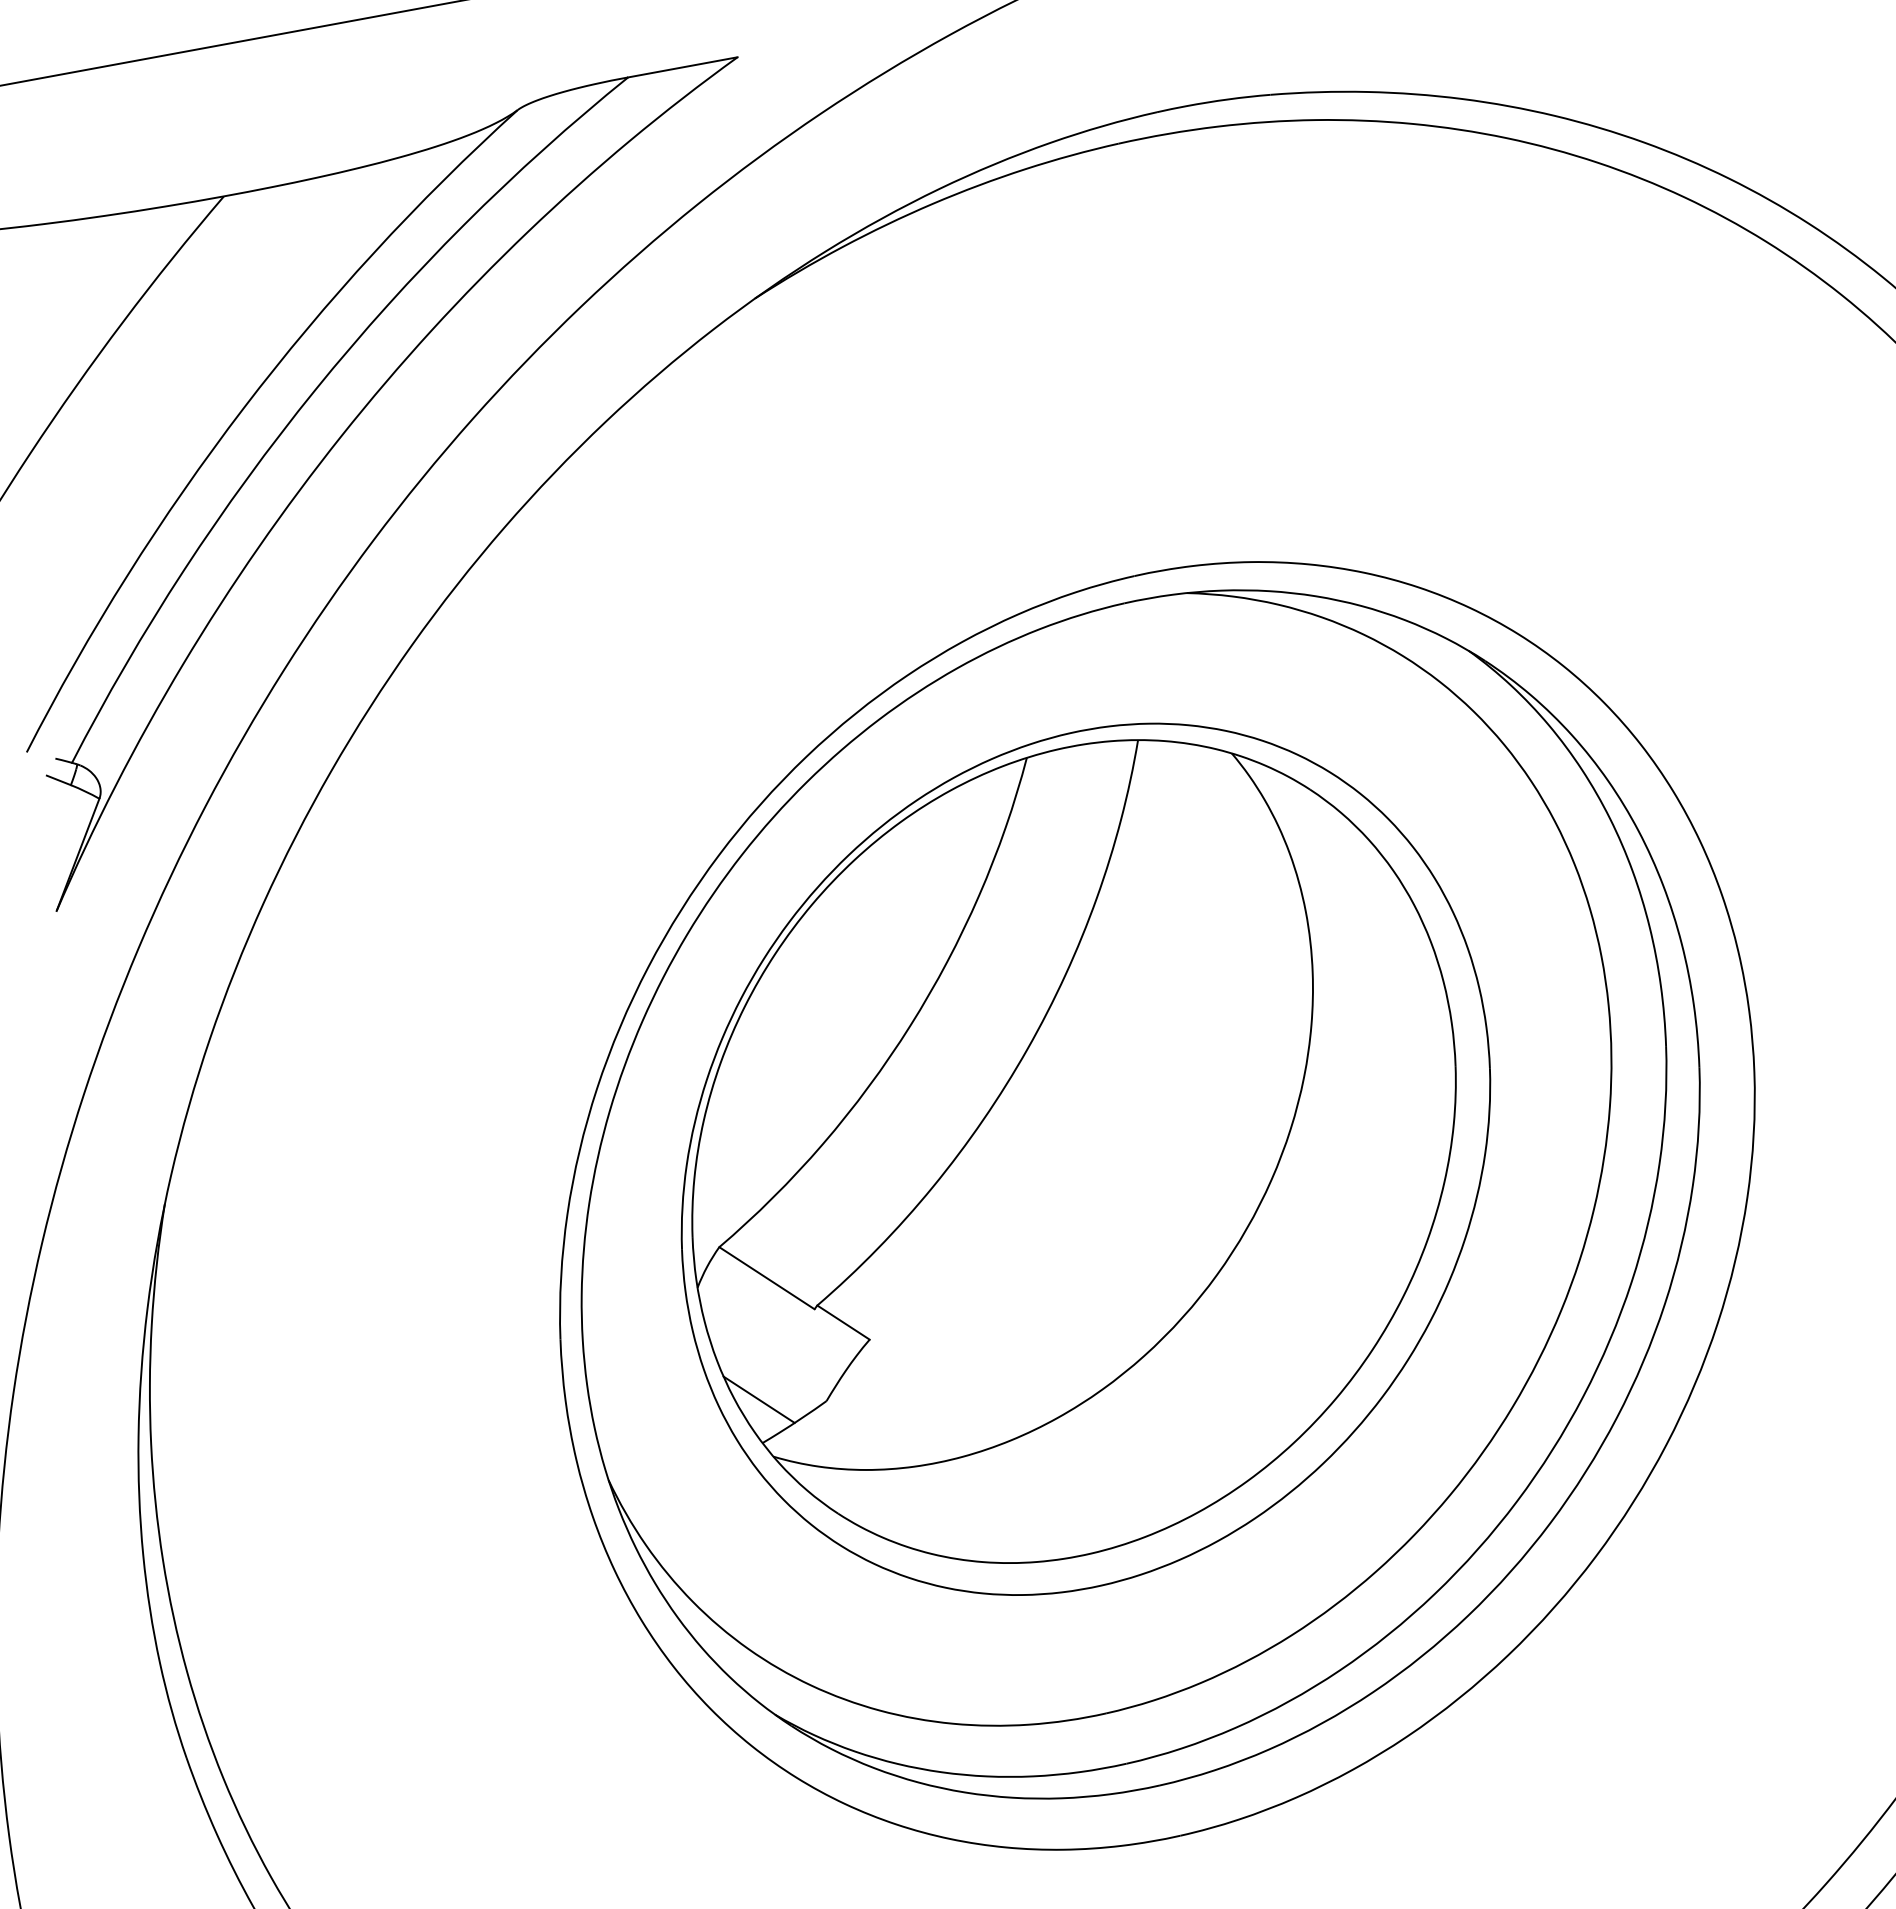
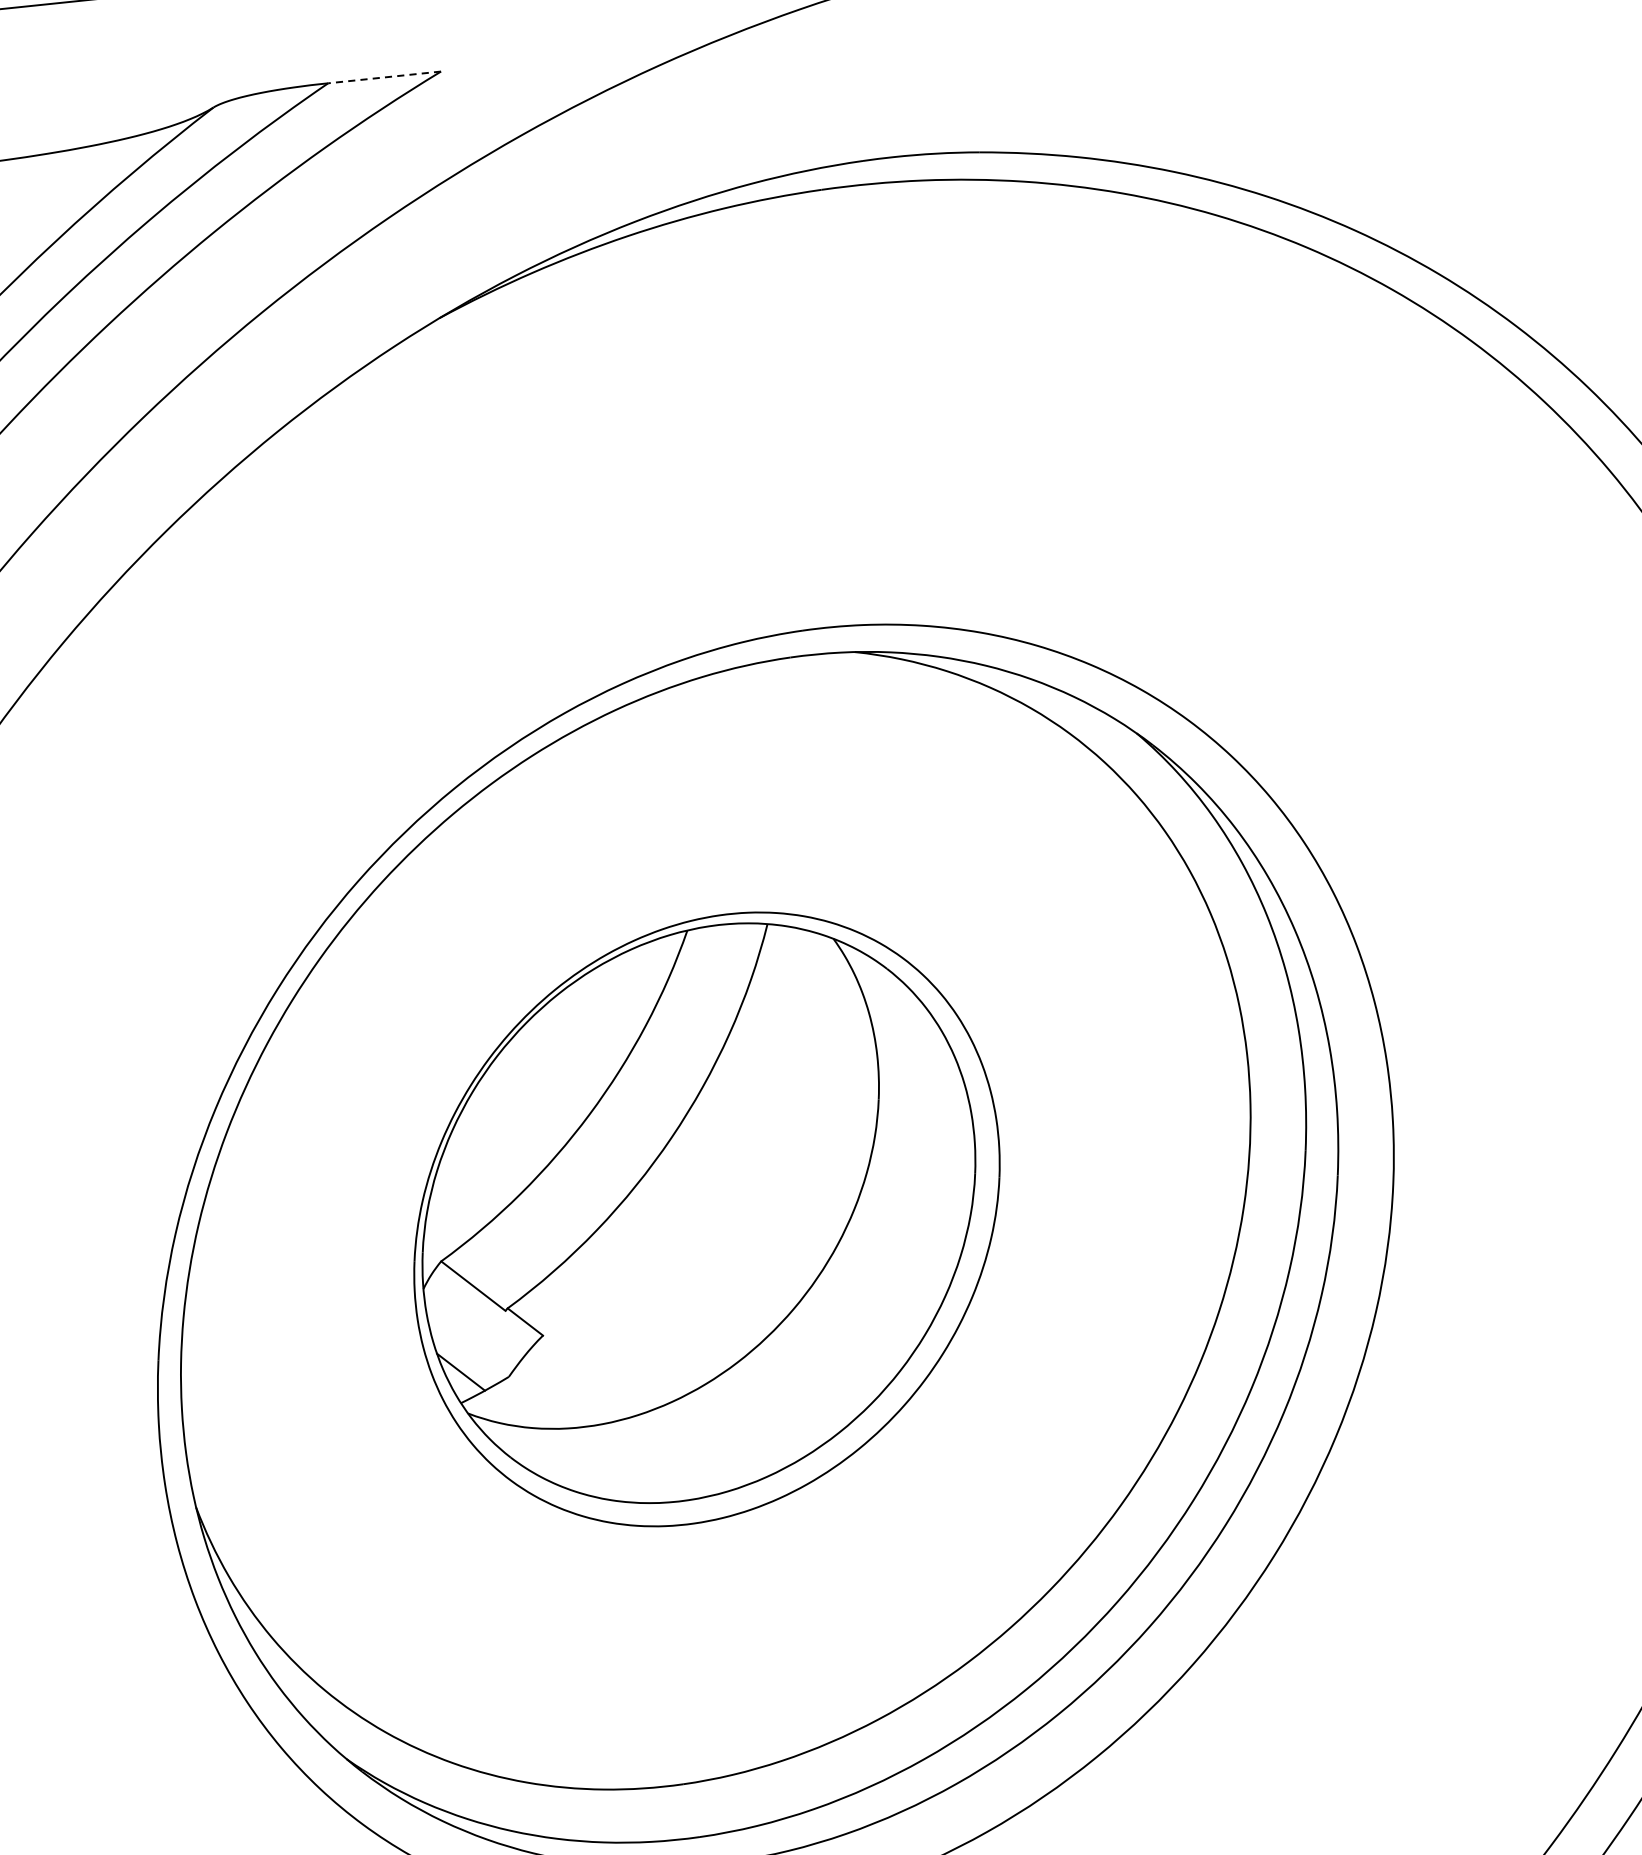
line: (682, 67) -> (384, 77), solid -> dashed
part: (1085, 1158) -> (706, 1218), size x0.7

